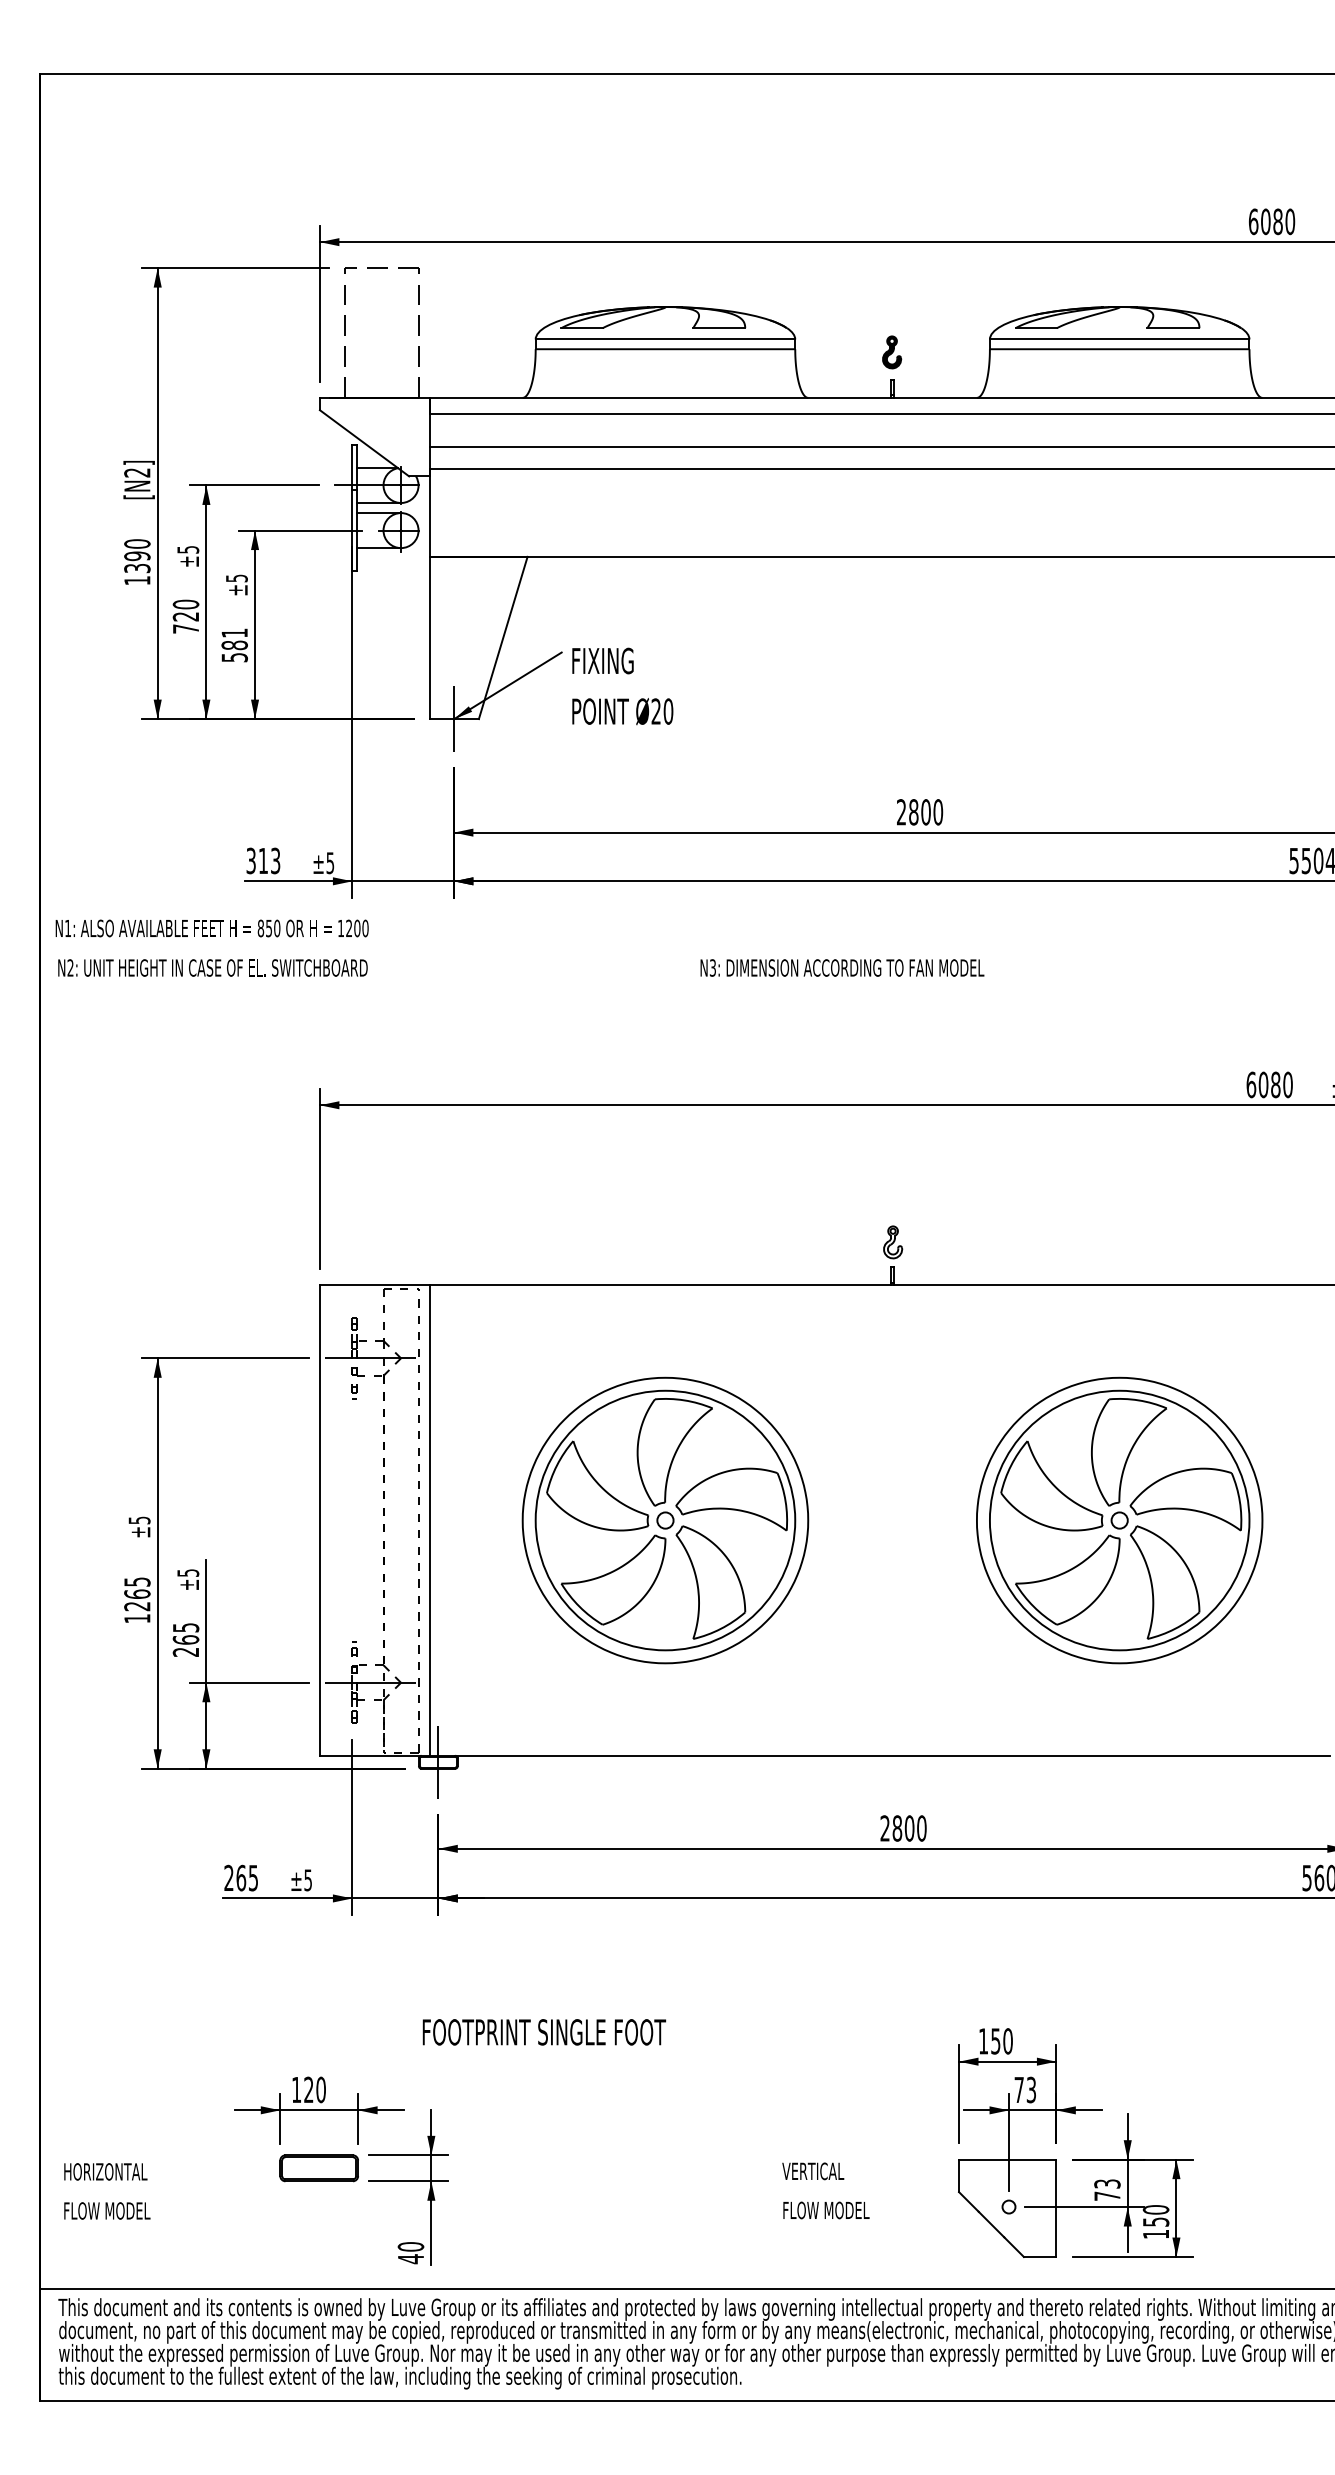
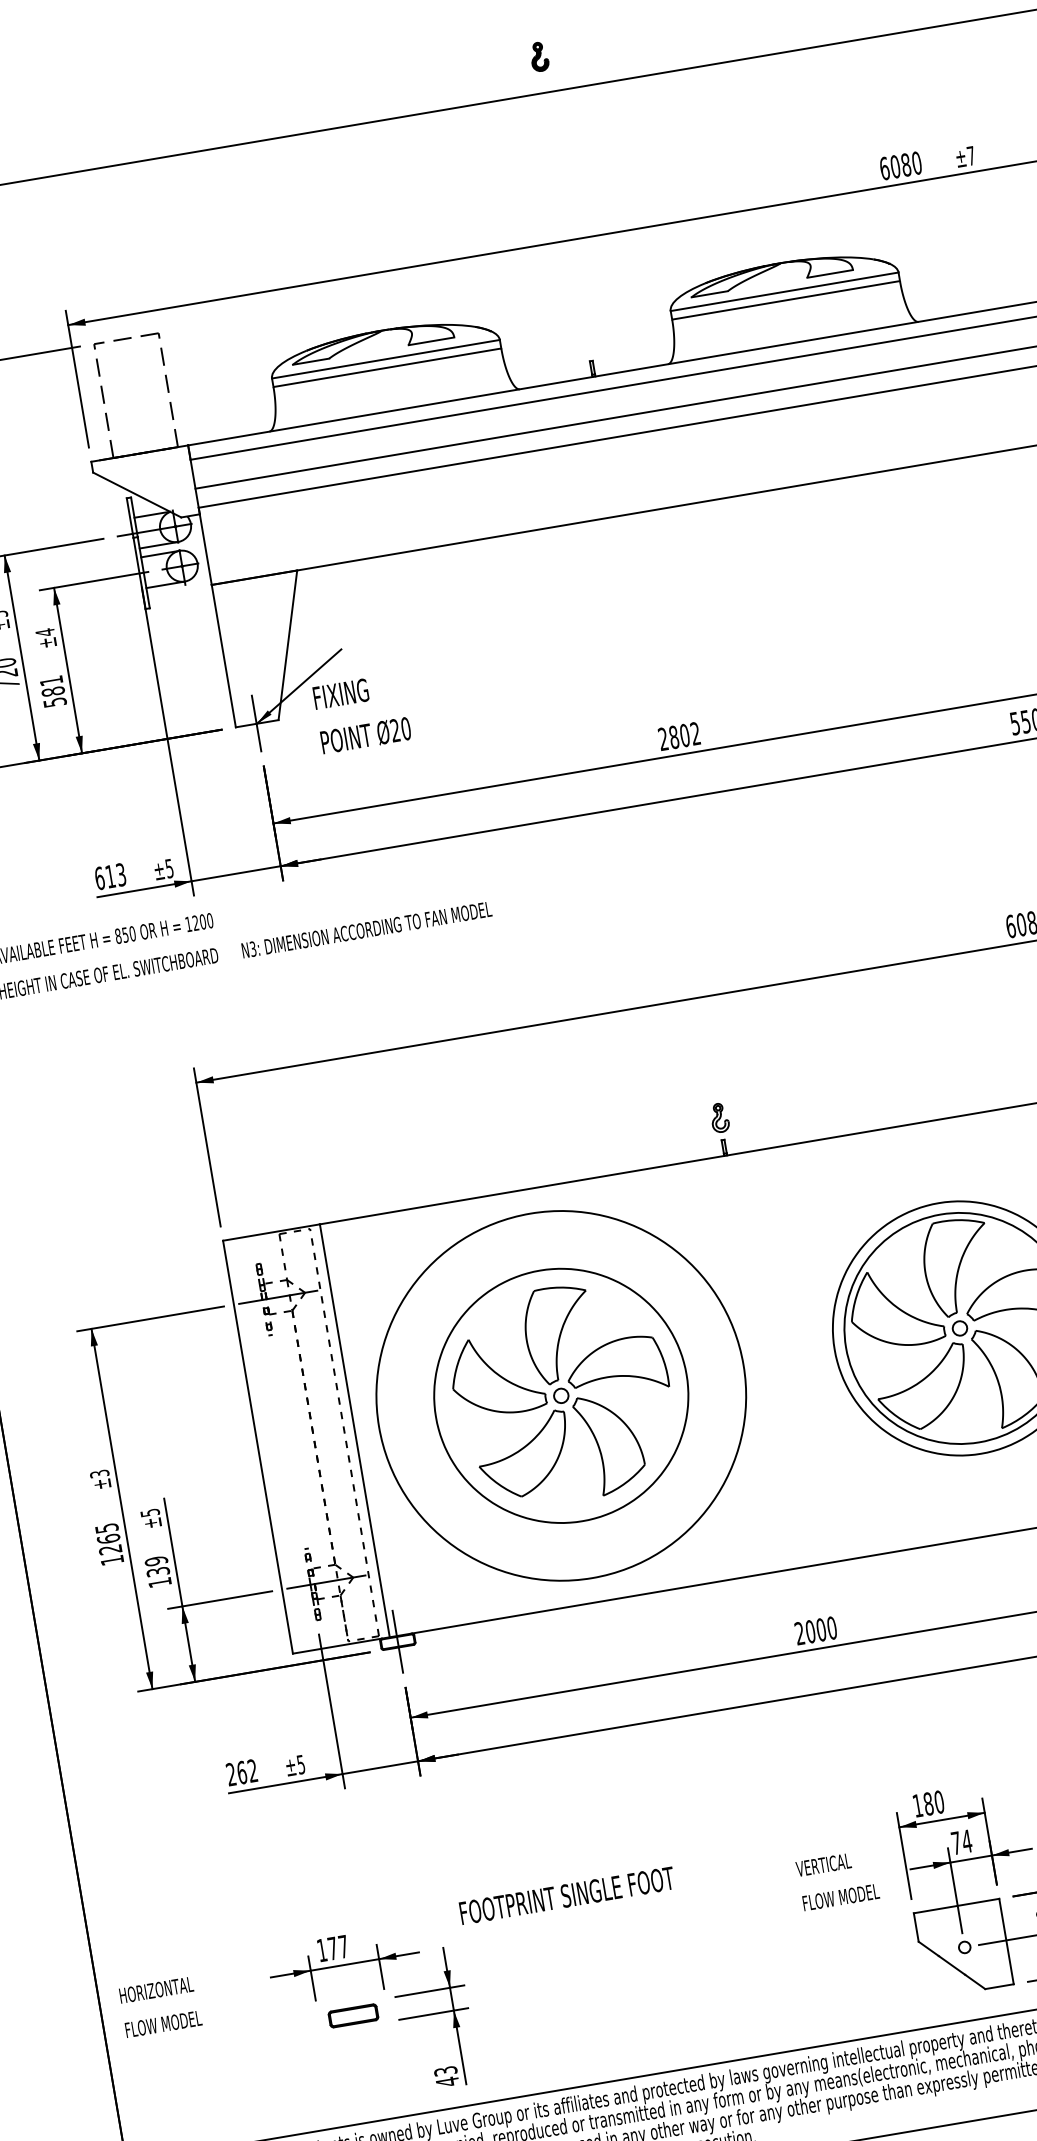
part: (892, 352) -> (539, 56), moved
text: (236, 578) -> (44, 632), ±5 -> ±4
text: (622, 686) -> (361, 713), moved
text: (938, 812) -> (695, 733), 2800 -> 2802
text: (251, 860) -> (99, 877), 313 -> 613
text: (842, 967) -> (366, 929), moved
text: (138, 1519) -> (98, 1473), ±5 -> ±3
circle: (665, 1520) -> (561, 1395), size x1.6
text: (185, 1639) -> (157, 1571), 265 -> 139
text: (897, 1828) -> (810, 1631), 2800 -> 2000
text: (252, 1877) -> (251, 1770), 265 -> 262
text: (544, 2032) -> (567, 1895), moved
text: (995, 2041) -> (928, 1804), 150 -> 180
text: (314, 2089) -> (337, 1947), 120 -> 177
text: (1031, 2089) -> (967, 1840), 73 -> 74
part: (318, 2168) -> (352, 2016), size x0.7
text: (825, 2190) -> (837, 1880), moved
text: (107, 2191) -> (160, 2007), moved
text: (410, 2246) -> (445, 2070), 40 -> 43

